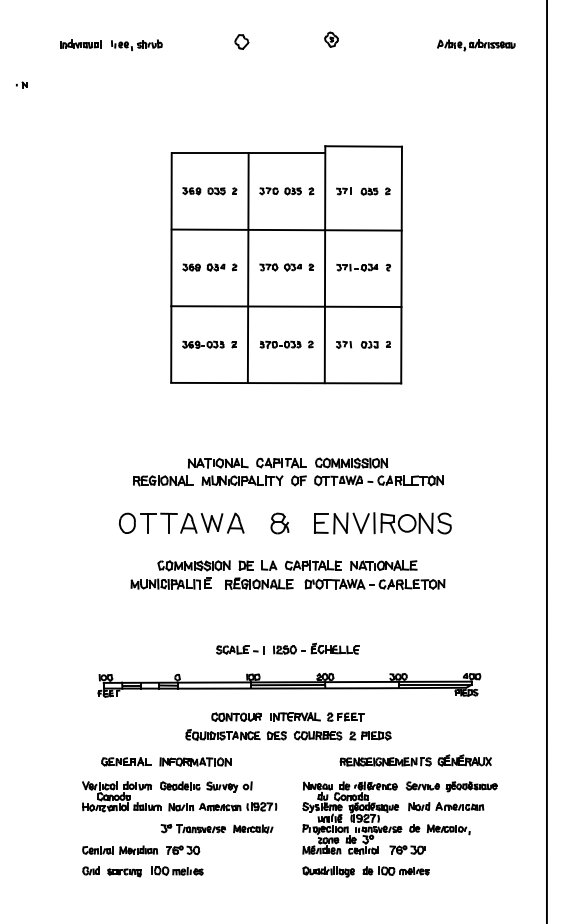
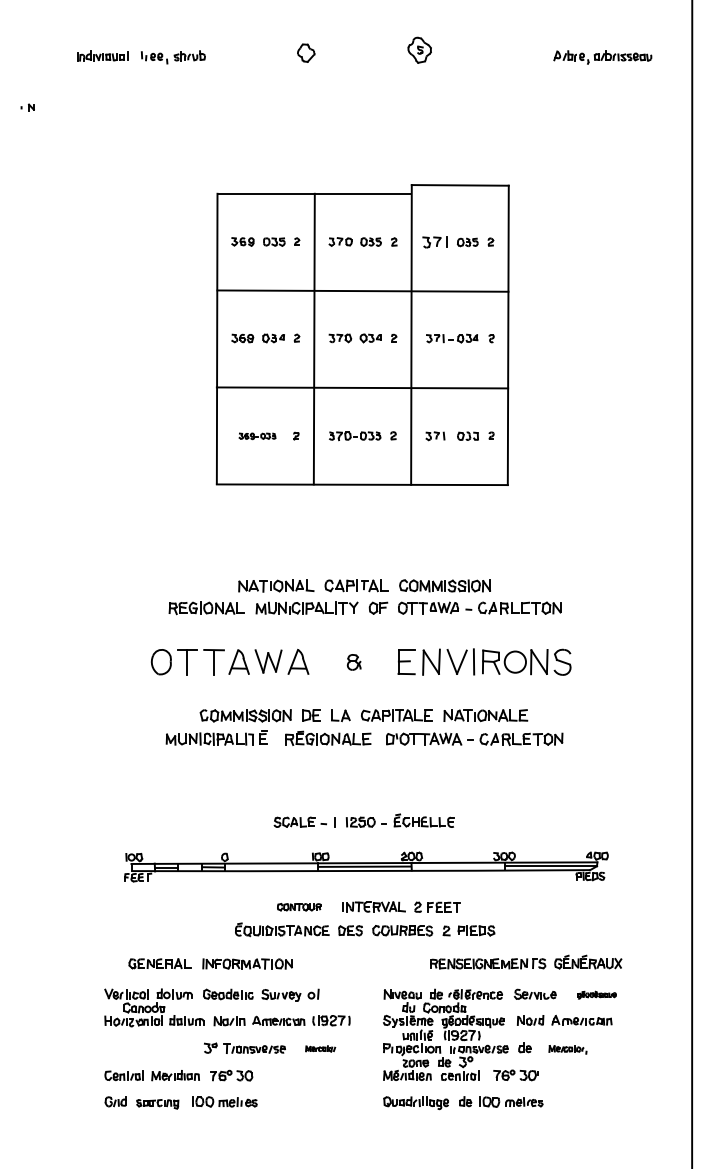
part: (331, 39) -> (419, 50), size x1.4
part: (343, 190) -> (434, 241), size x1.4
part: (203, 345) -> (257, 436), size x0.7
part: (279, 523) -> (353, 662), size x0.6
part: (235, 716) -> (298, 906), size x0.7
part: (471, 786) -> (596, 994), size x0.6
part: (253, 828) -> (320, 1048), size x0.6
part: (448, 829) -> (567, 1049), size x0.7

